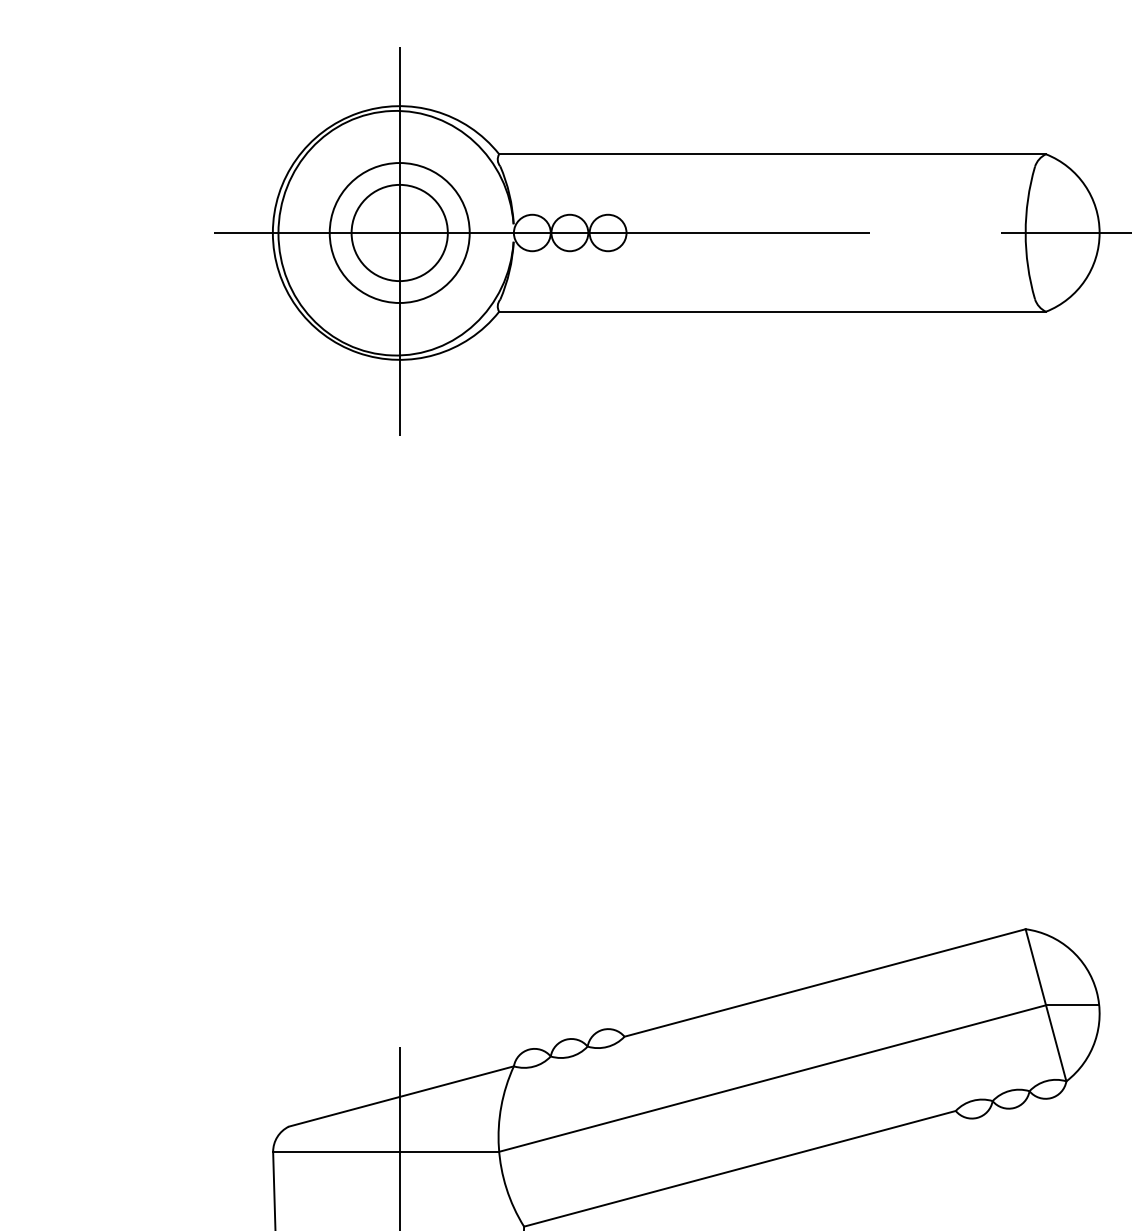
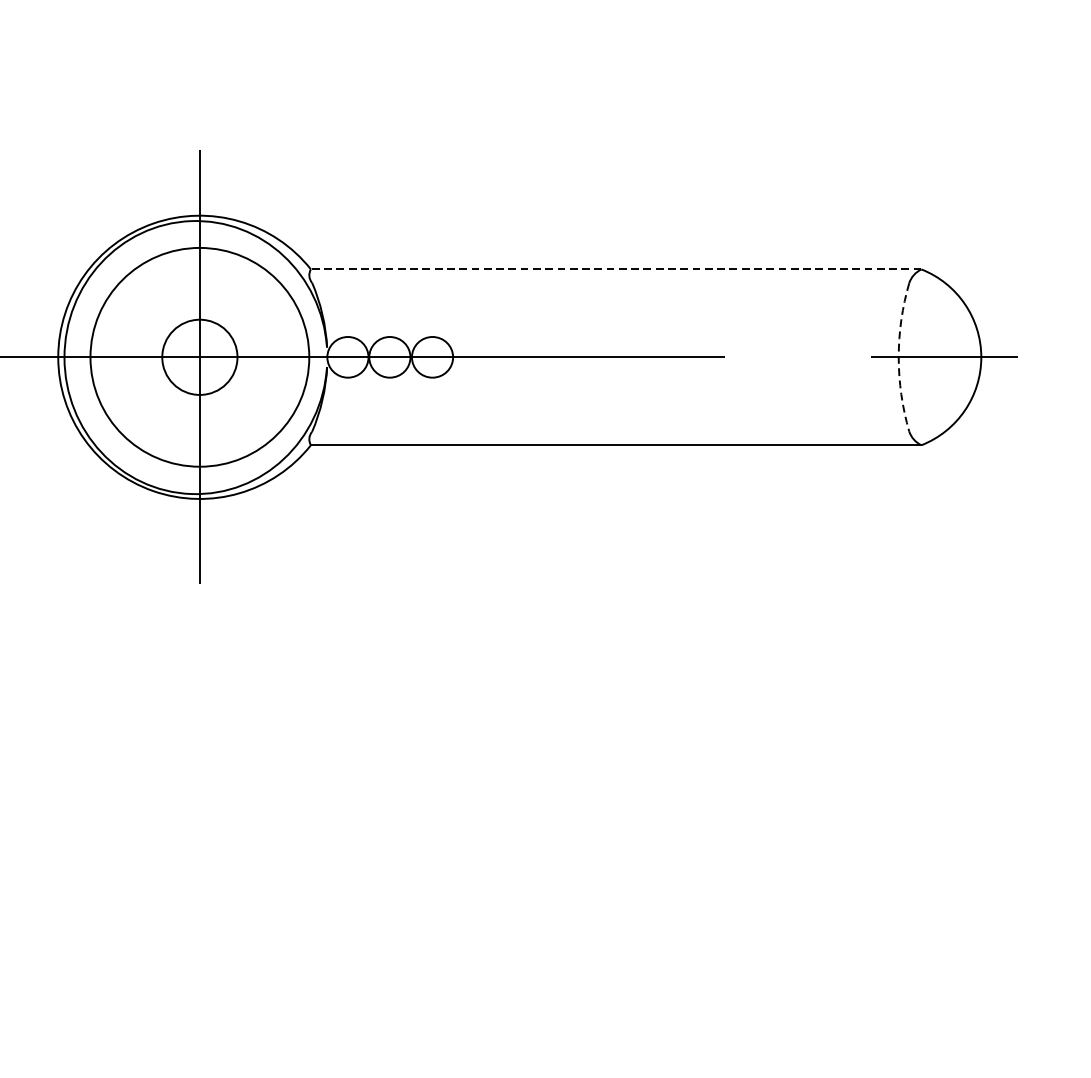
line: (772, 154) -> (616, 269), solid -> dashed
circle: (399, 232) -> (199, 356), size x0.7
circle: (399, 233) -> (199, 357), size x1.4
arc: (1025, 233) -> (898, 357), solid -> dashed

